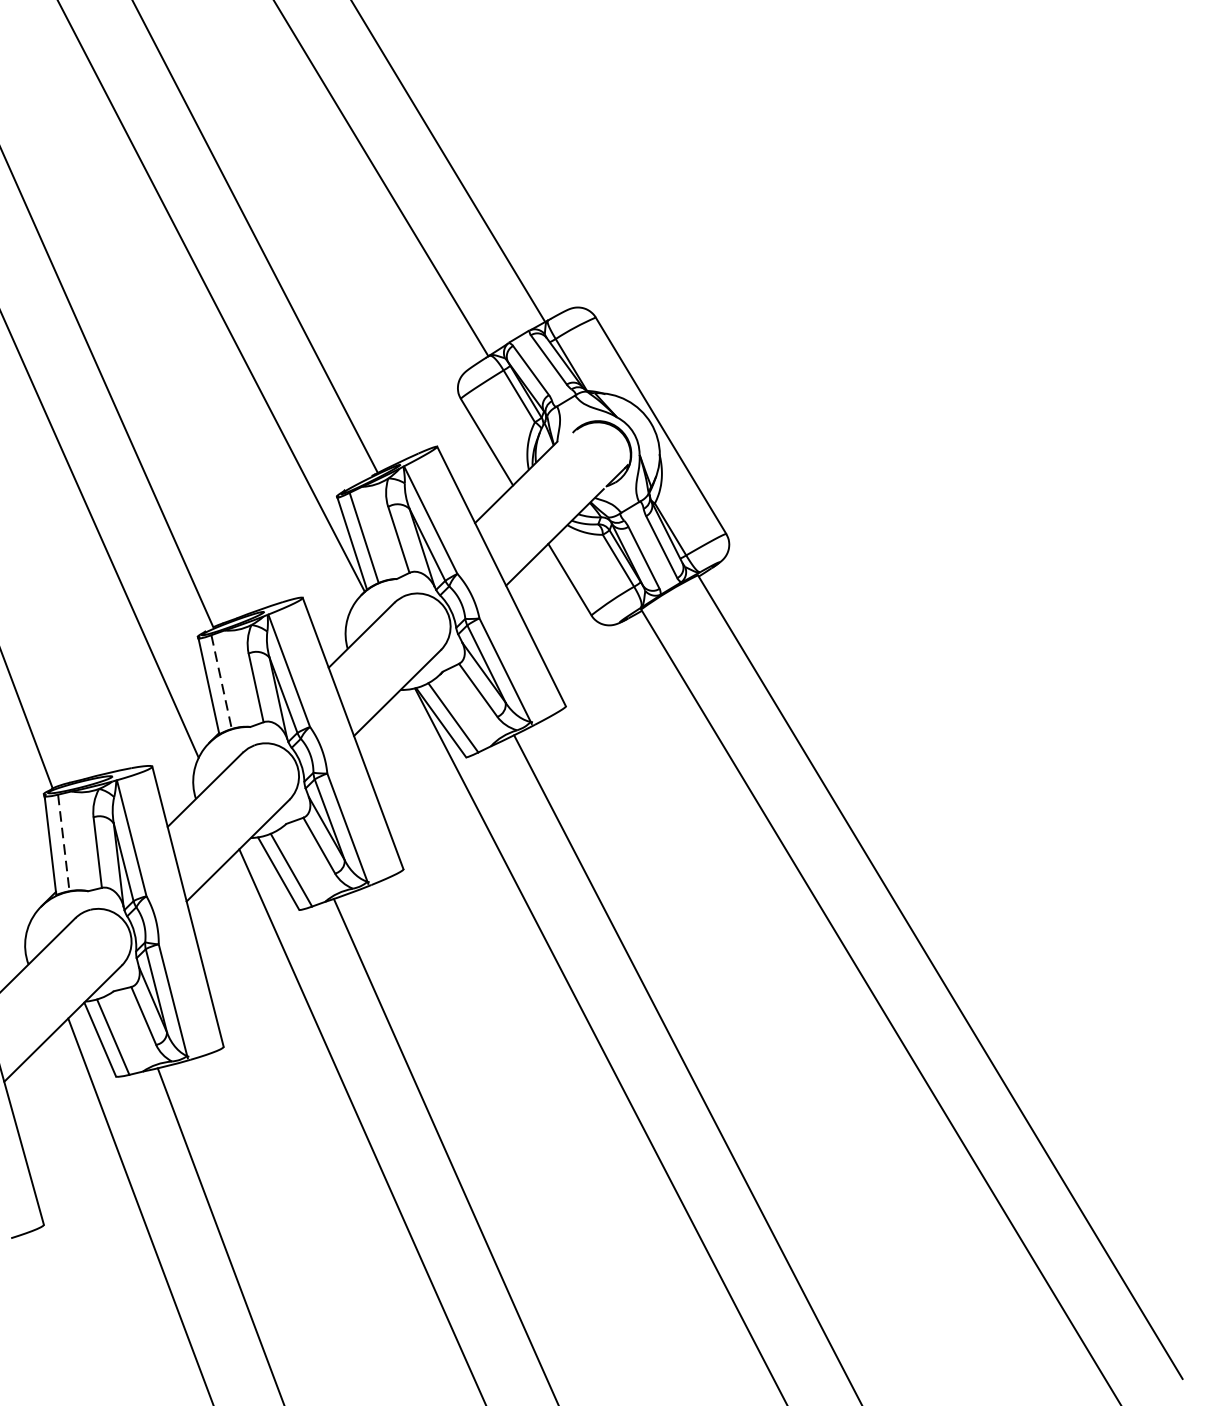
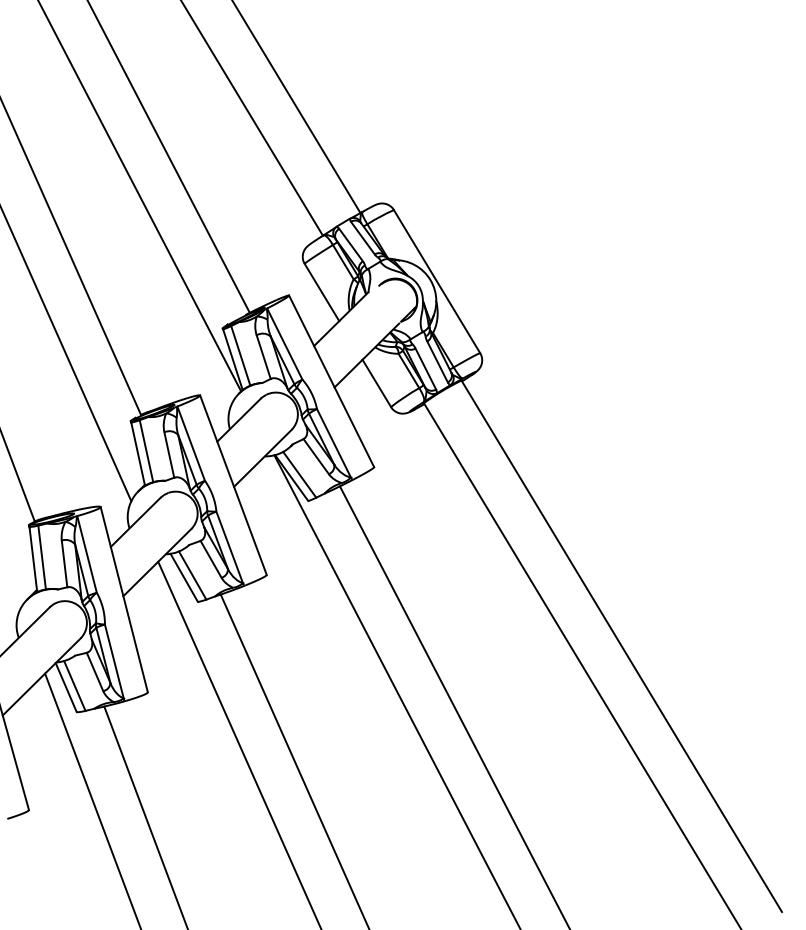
line: (221, 682) -> (146, 451), dashed -> solid
line: (64, 844) -> (42, 558), dashed -> solid

